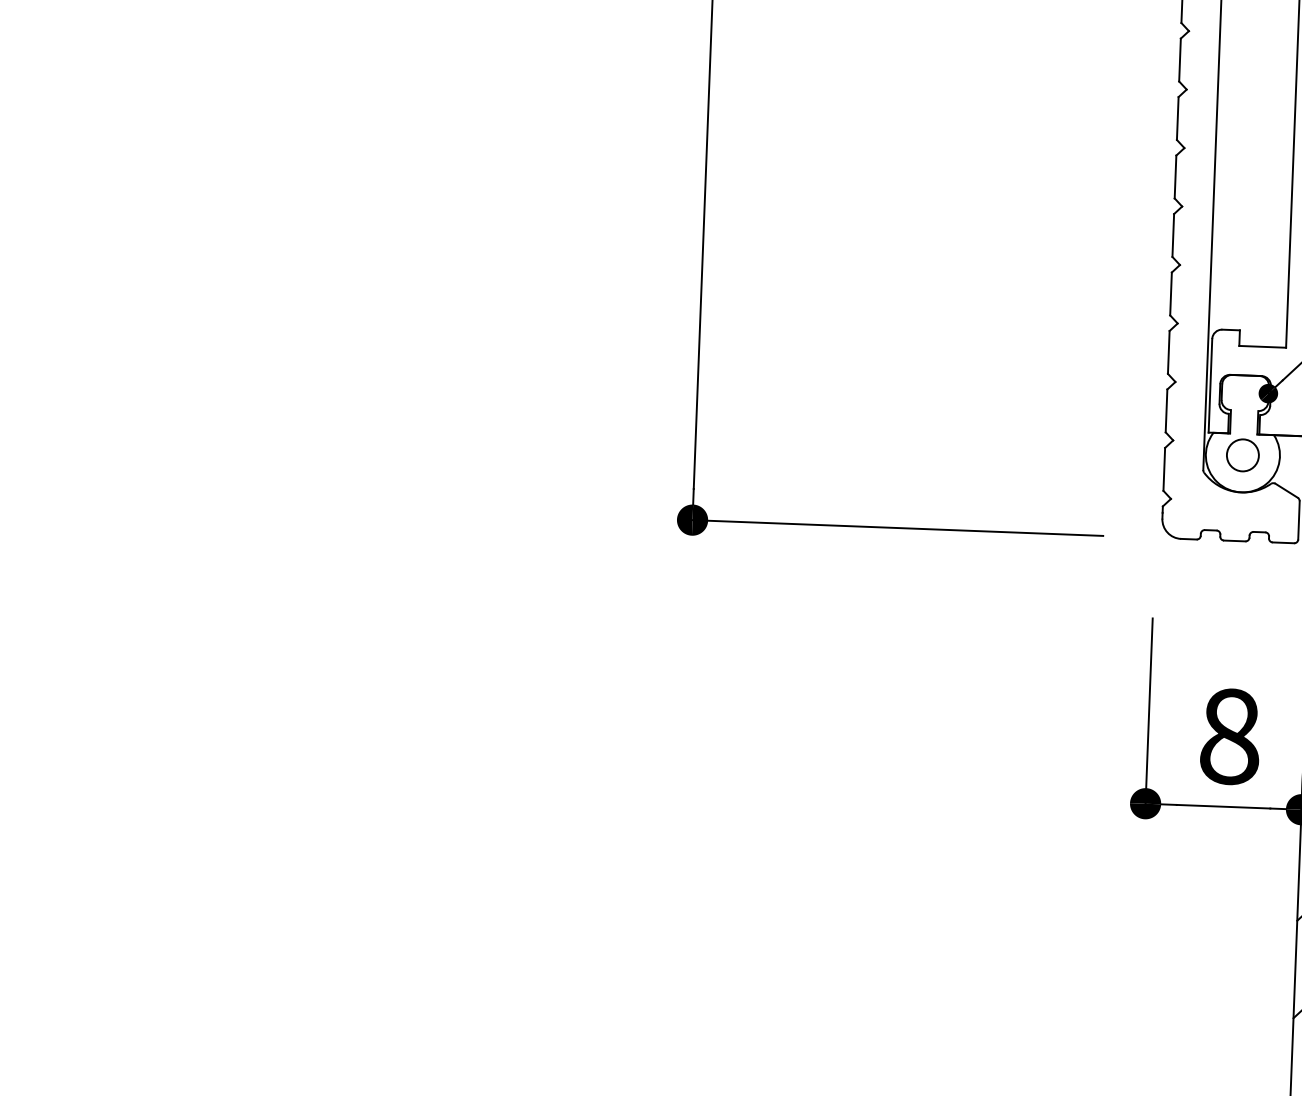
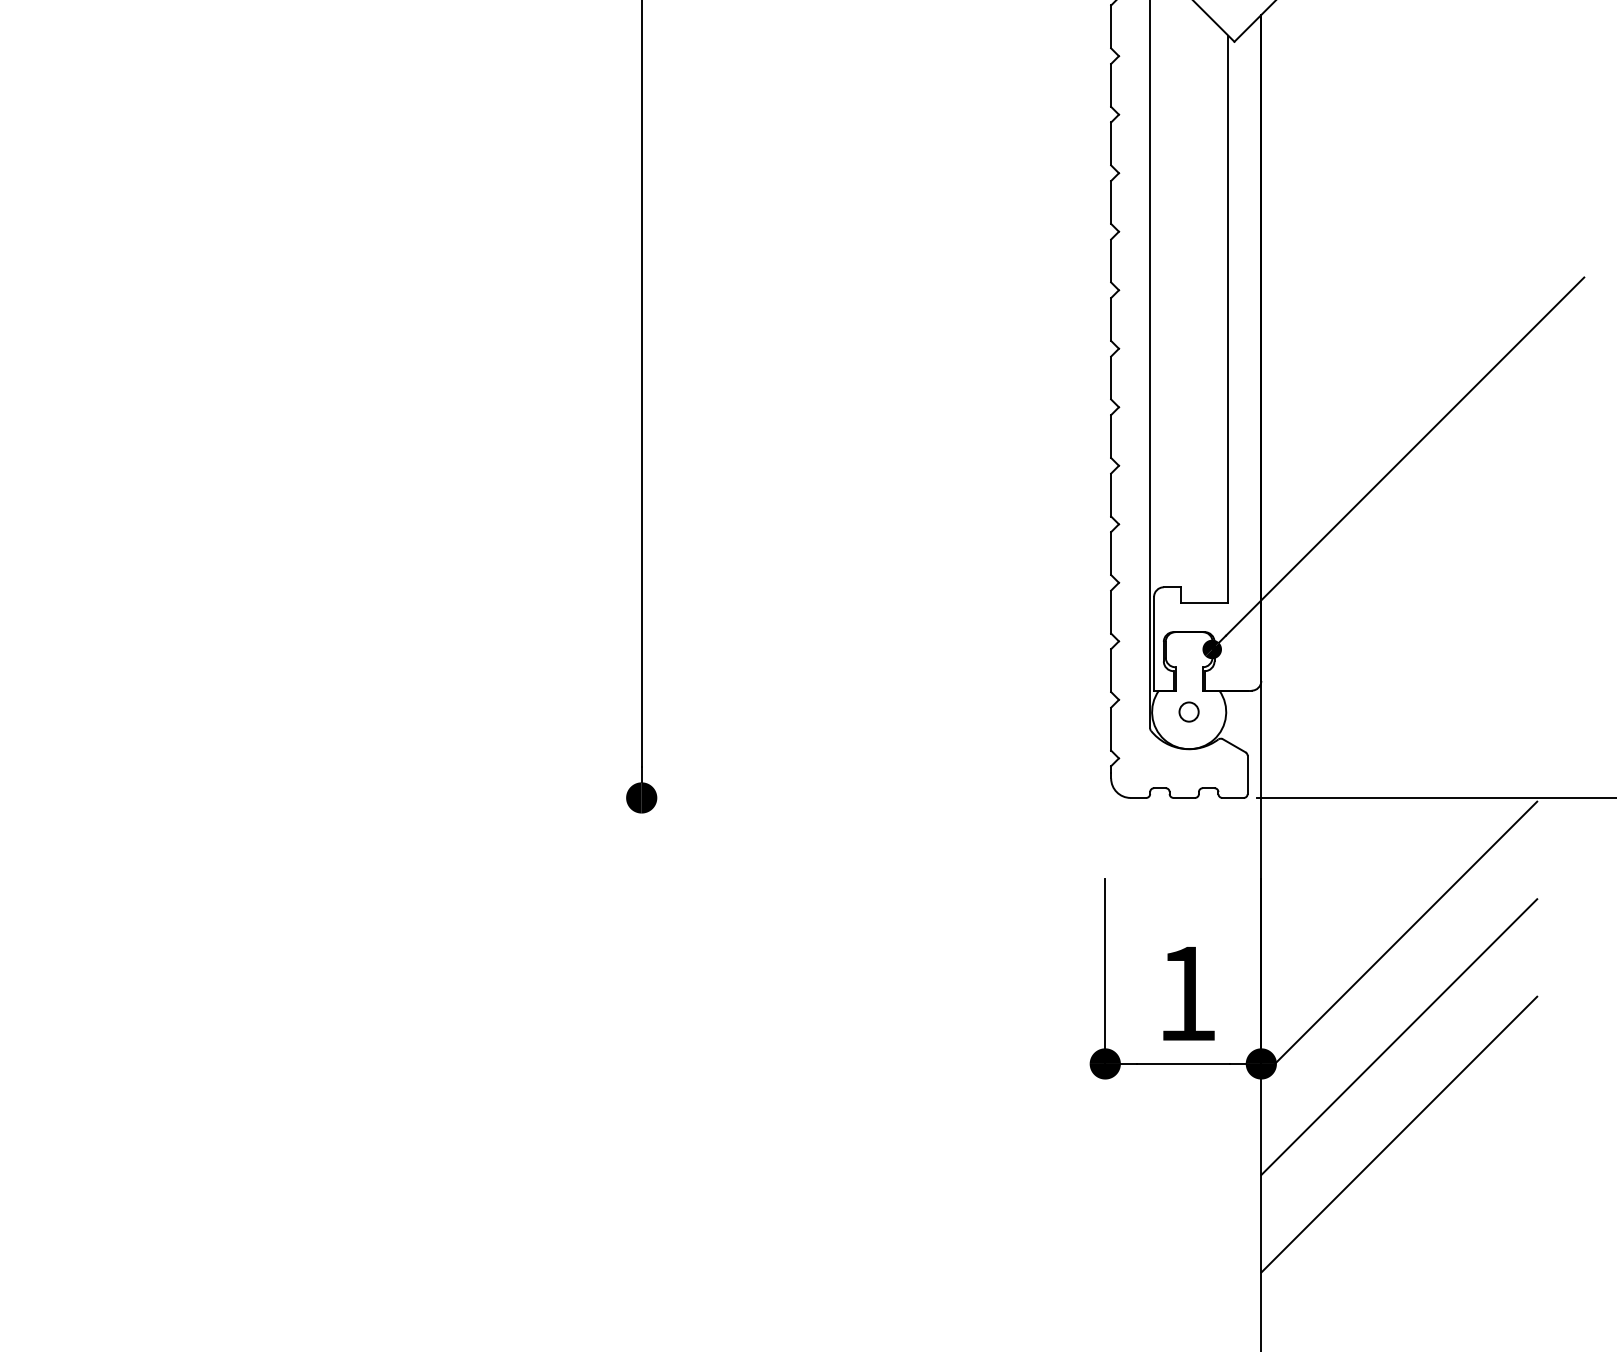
circle: (1242, 454) -> (1188, 711), size x0.6
line: (897, 527) -> (846, 797), removed
text: (1230, 736) -> (1187, 993), 8 -> 1

